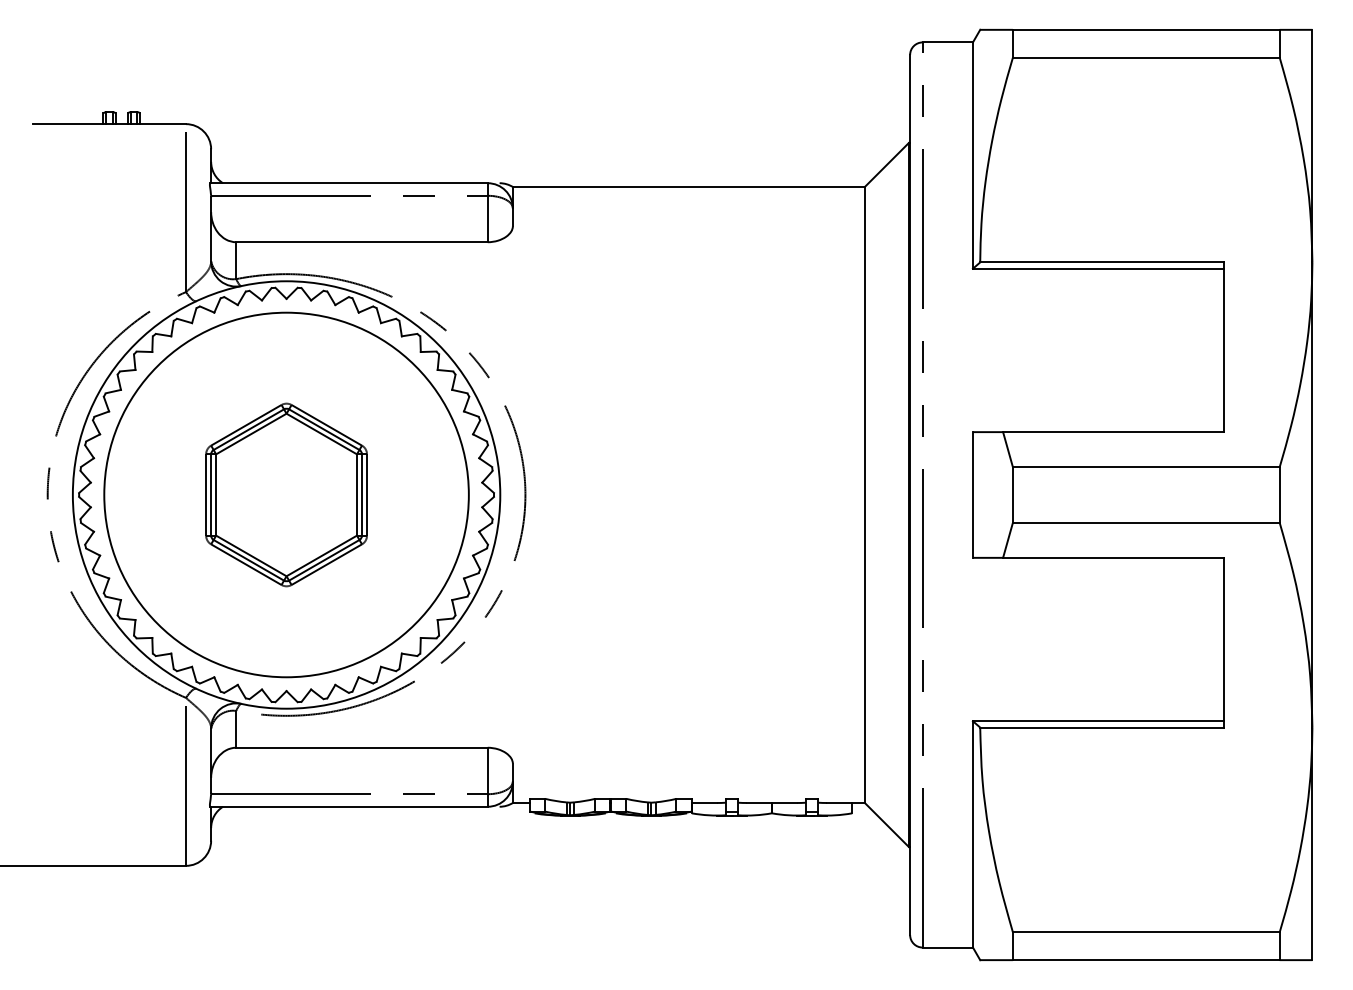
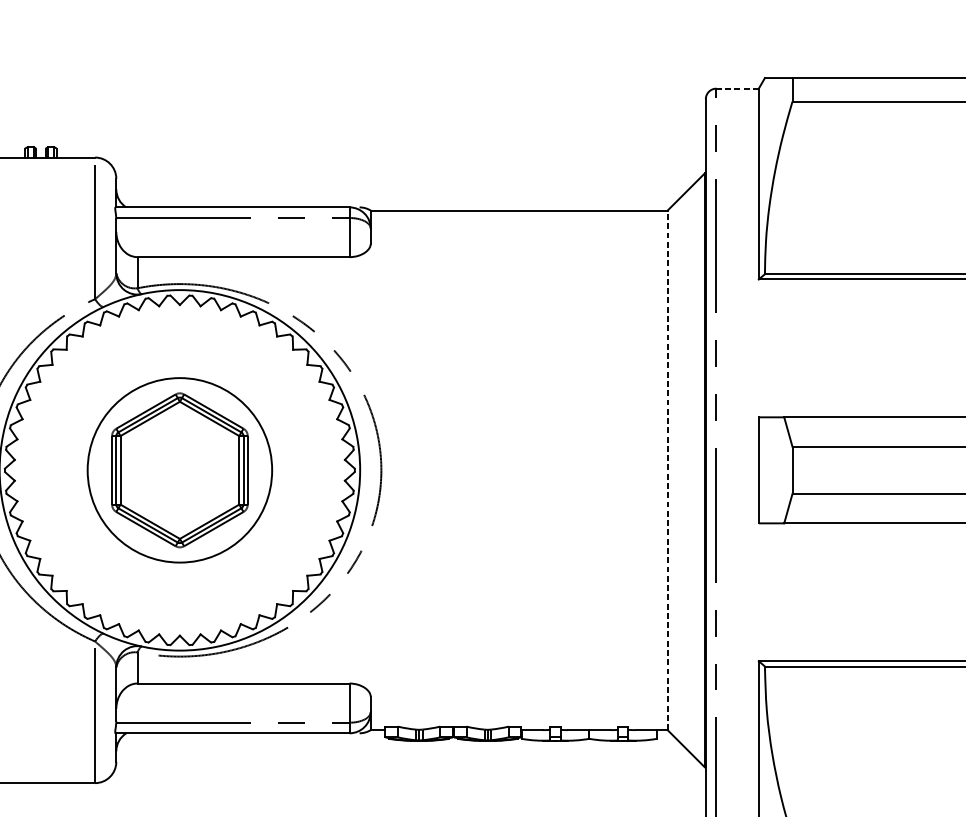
line: (947, 42) -> (737, 88), solid -> dashed
circle: (286, 494) -> (179, 469), size x0.6
line: (864, 494) -> (667, 469), solid -> dashed

